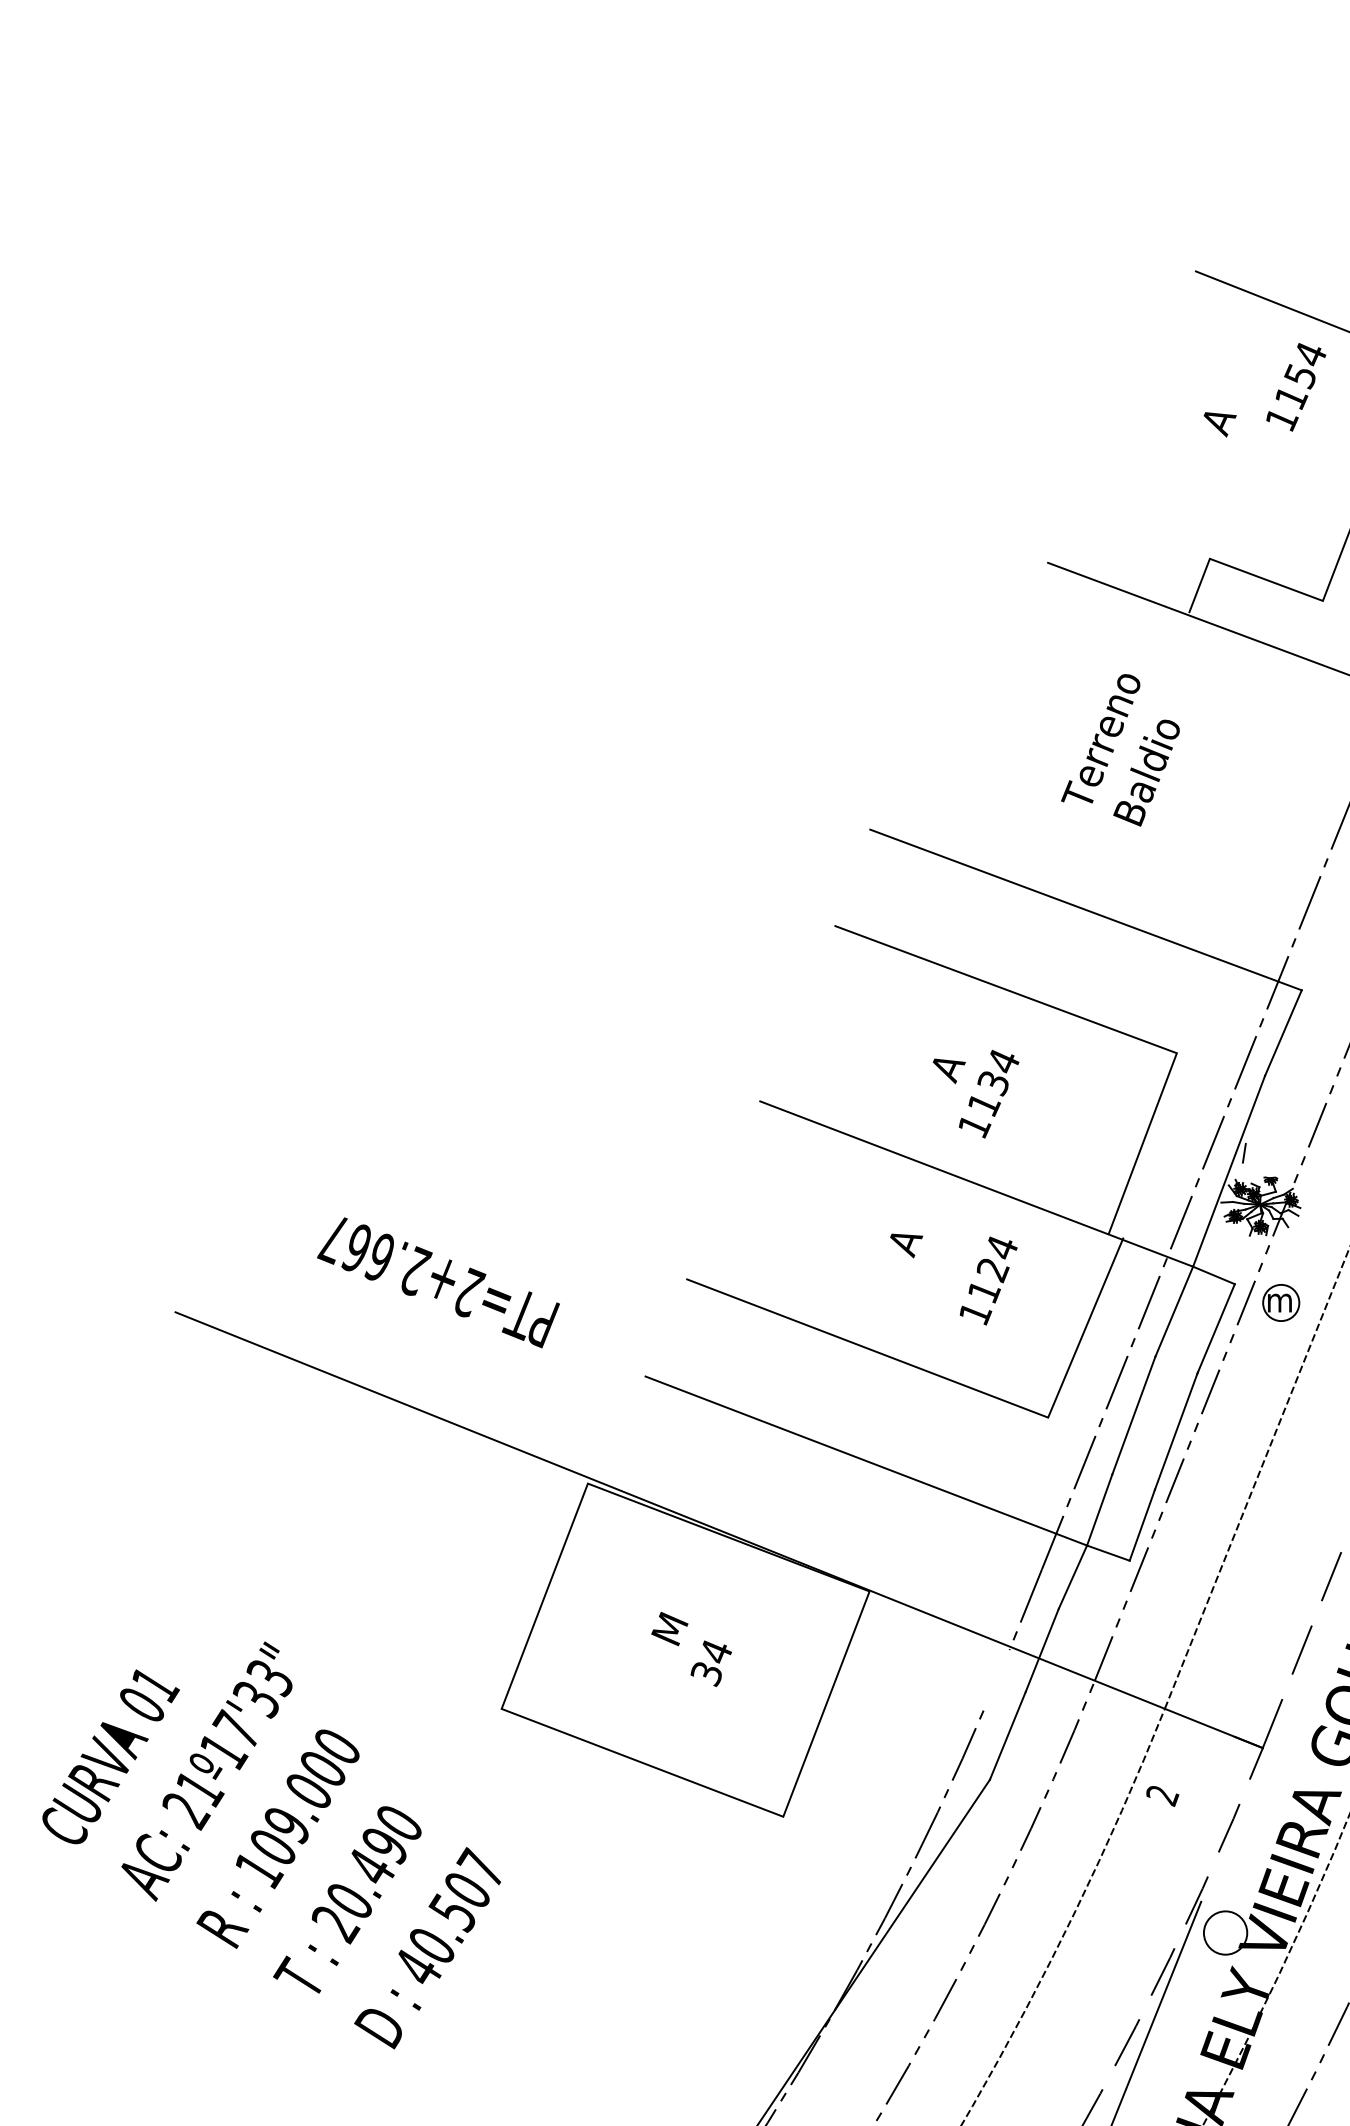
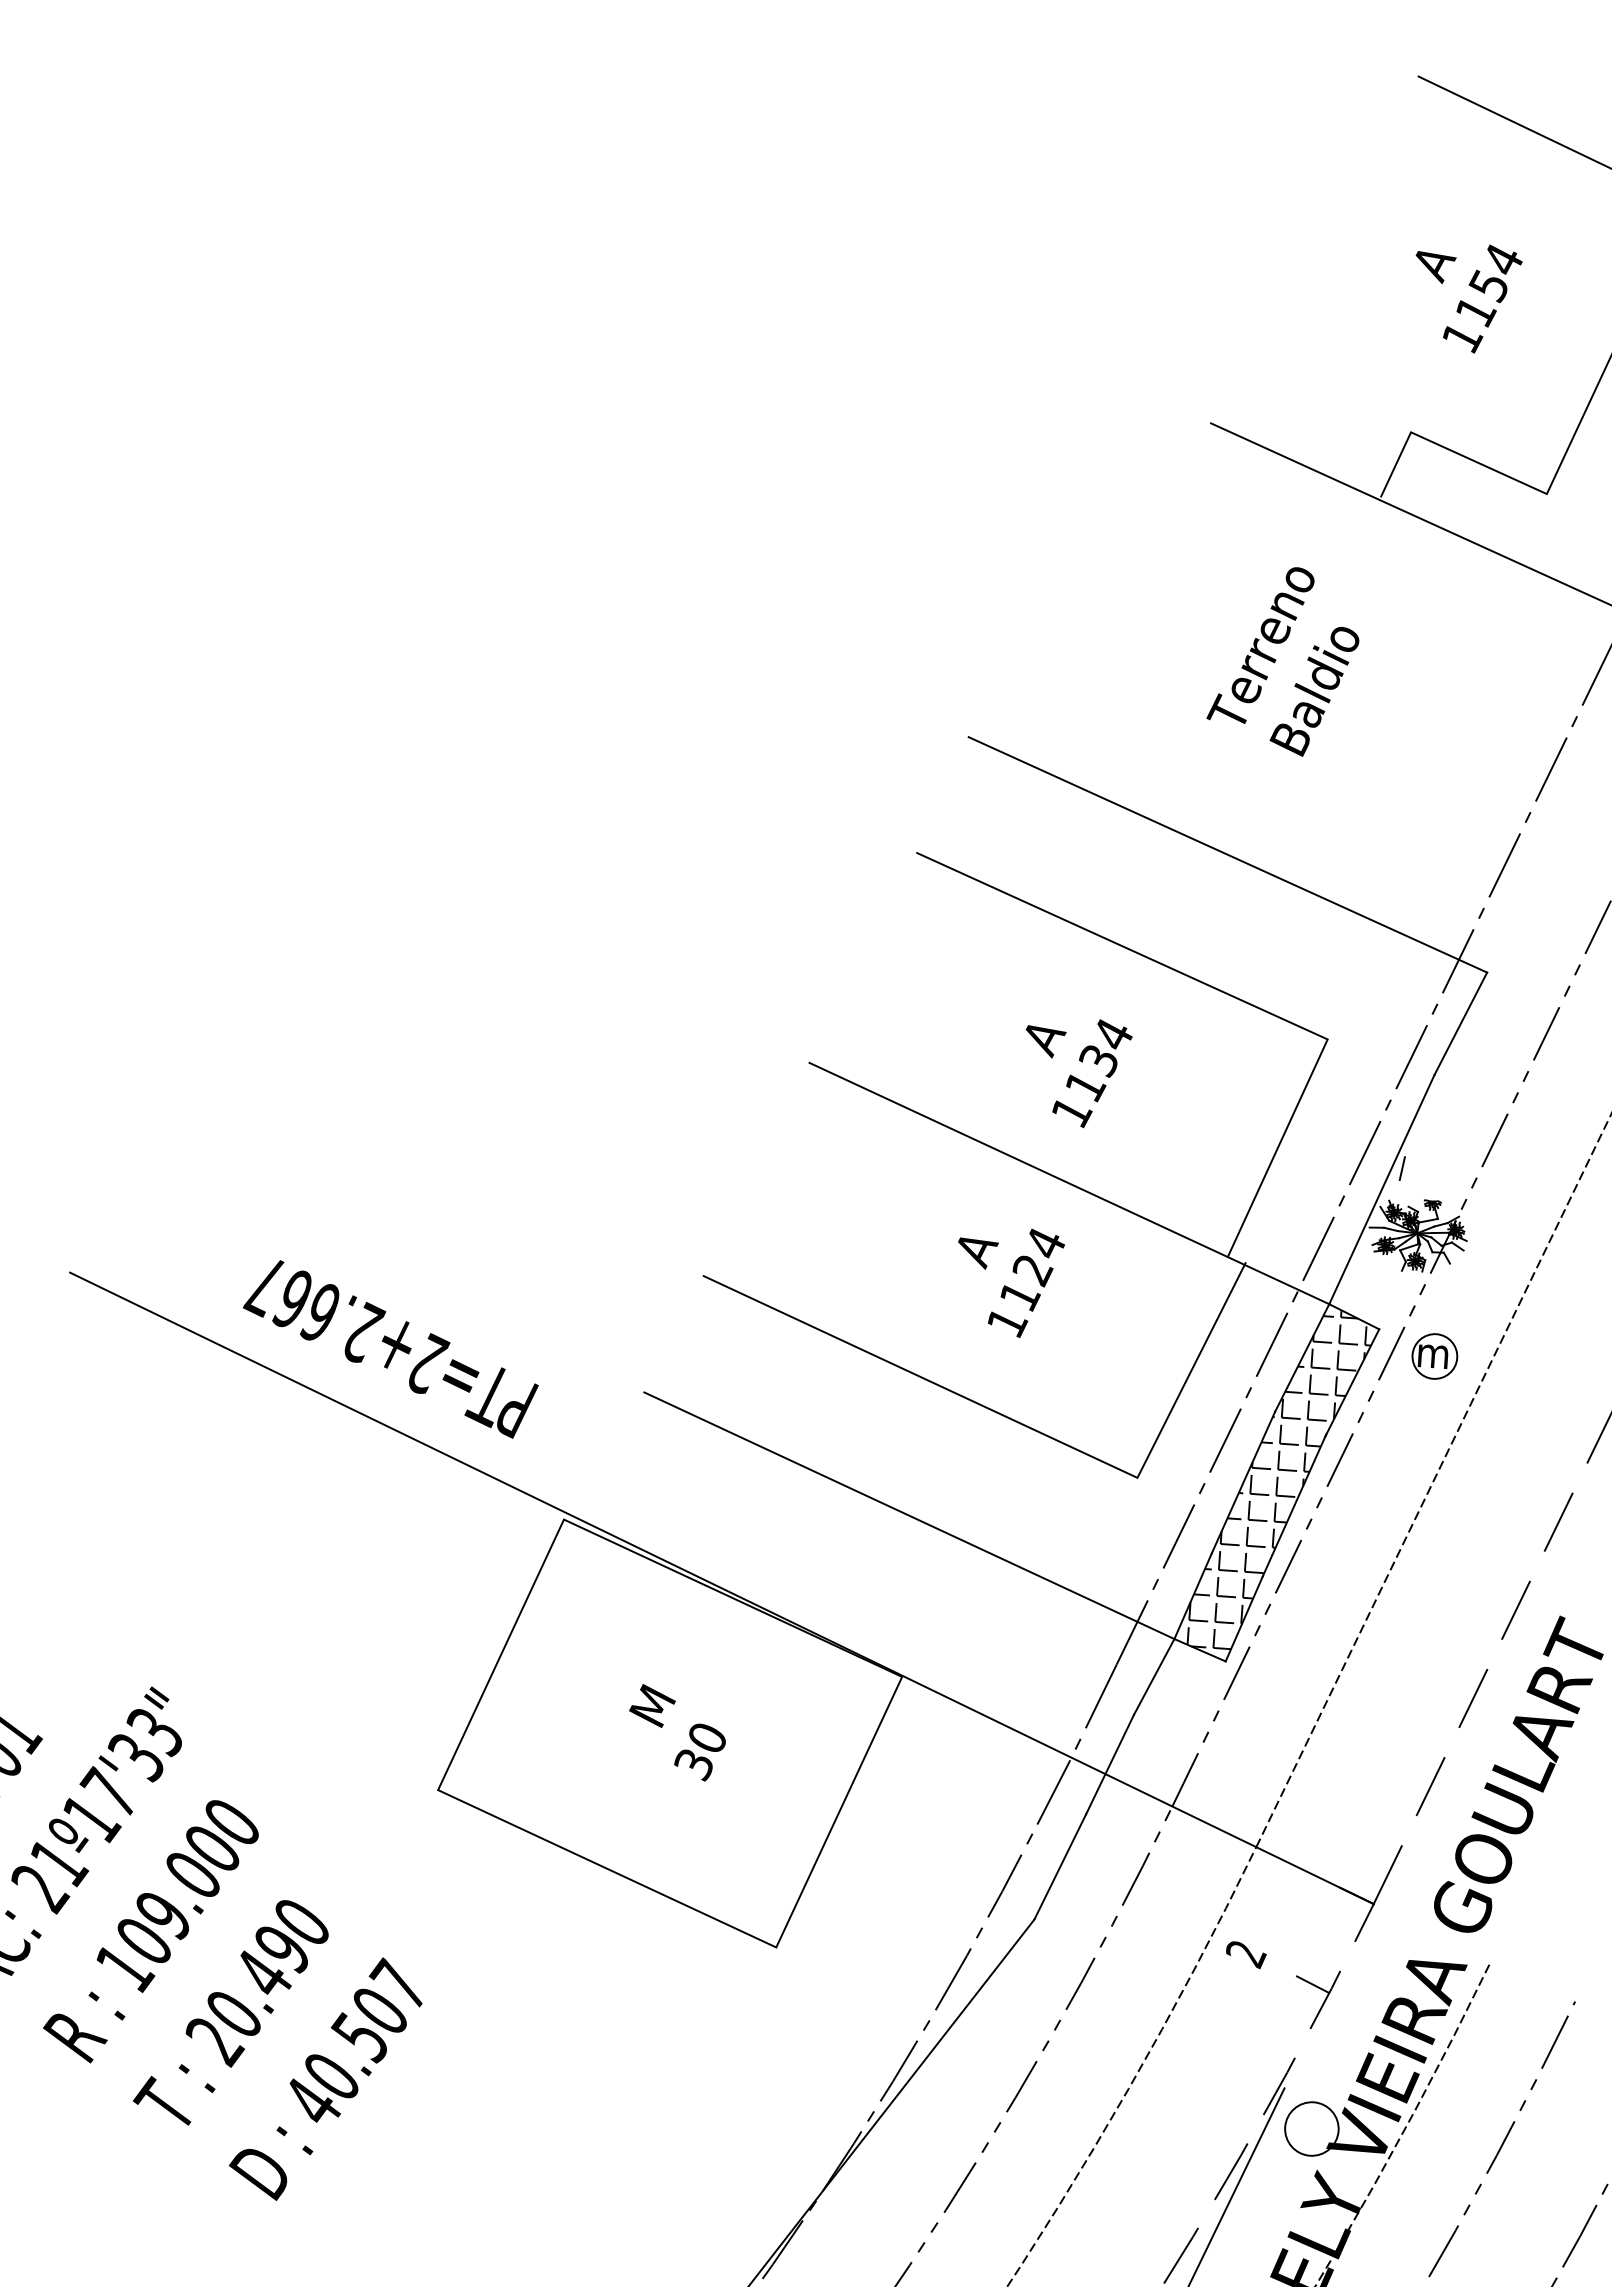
text: (1296, 387) -> (1483, 299), moved
text: (988, 1280) -> (1026, 1282), moved
text: (438, 1282) -> (390, 1348), moved
hatch: (1163, 1413) -> (1280, 1482), added
text: (716, 1651) -> (708, 1737), 34 -> 30
line: (997, 1677) -> (1052, 1794), added
line: (1217, 1816) -> (1311, 1984), added

